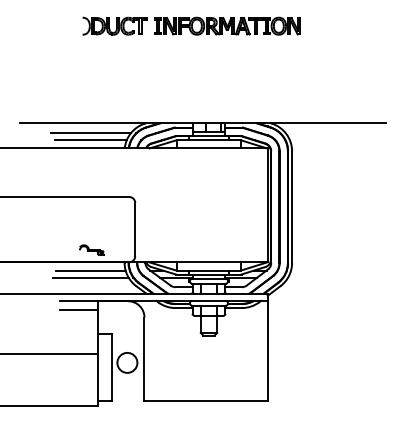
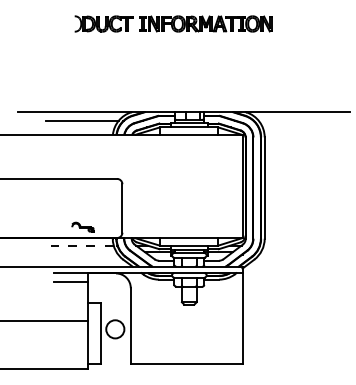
line: (90, 140) -> (81, 127), removed
line: (90, 270) -> (81, 245), solid -> dashed
line: (91, 278) -> (82, 252), removed

